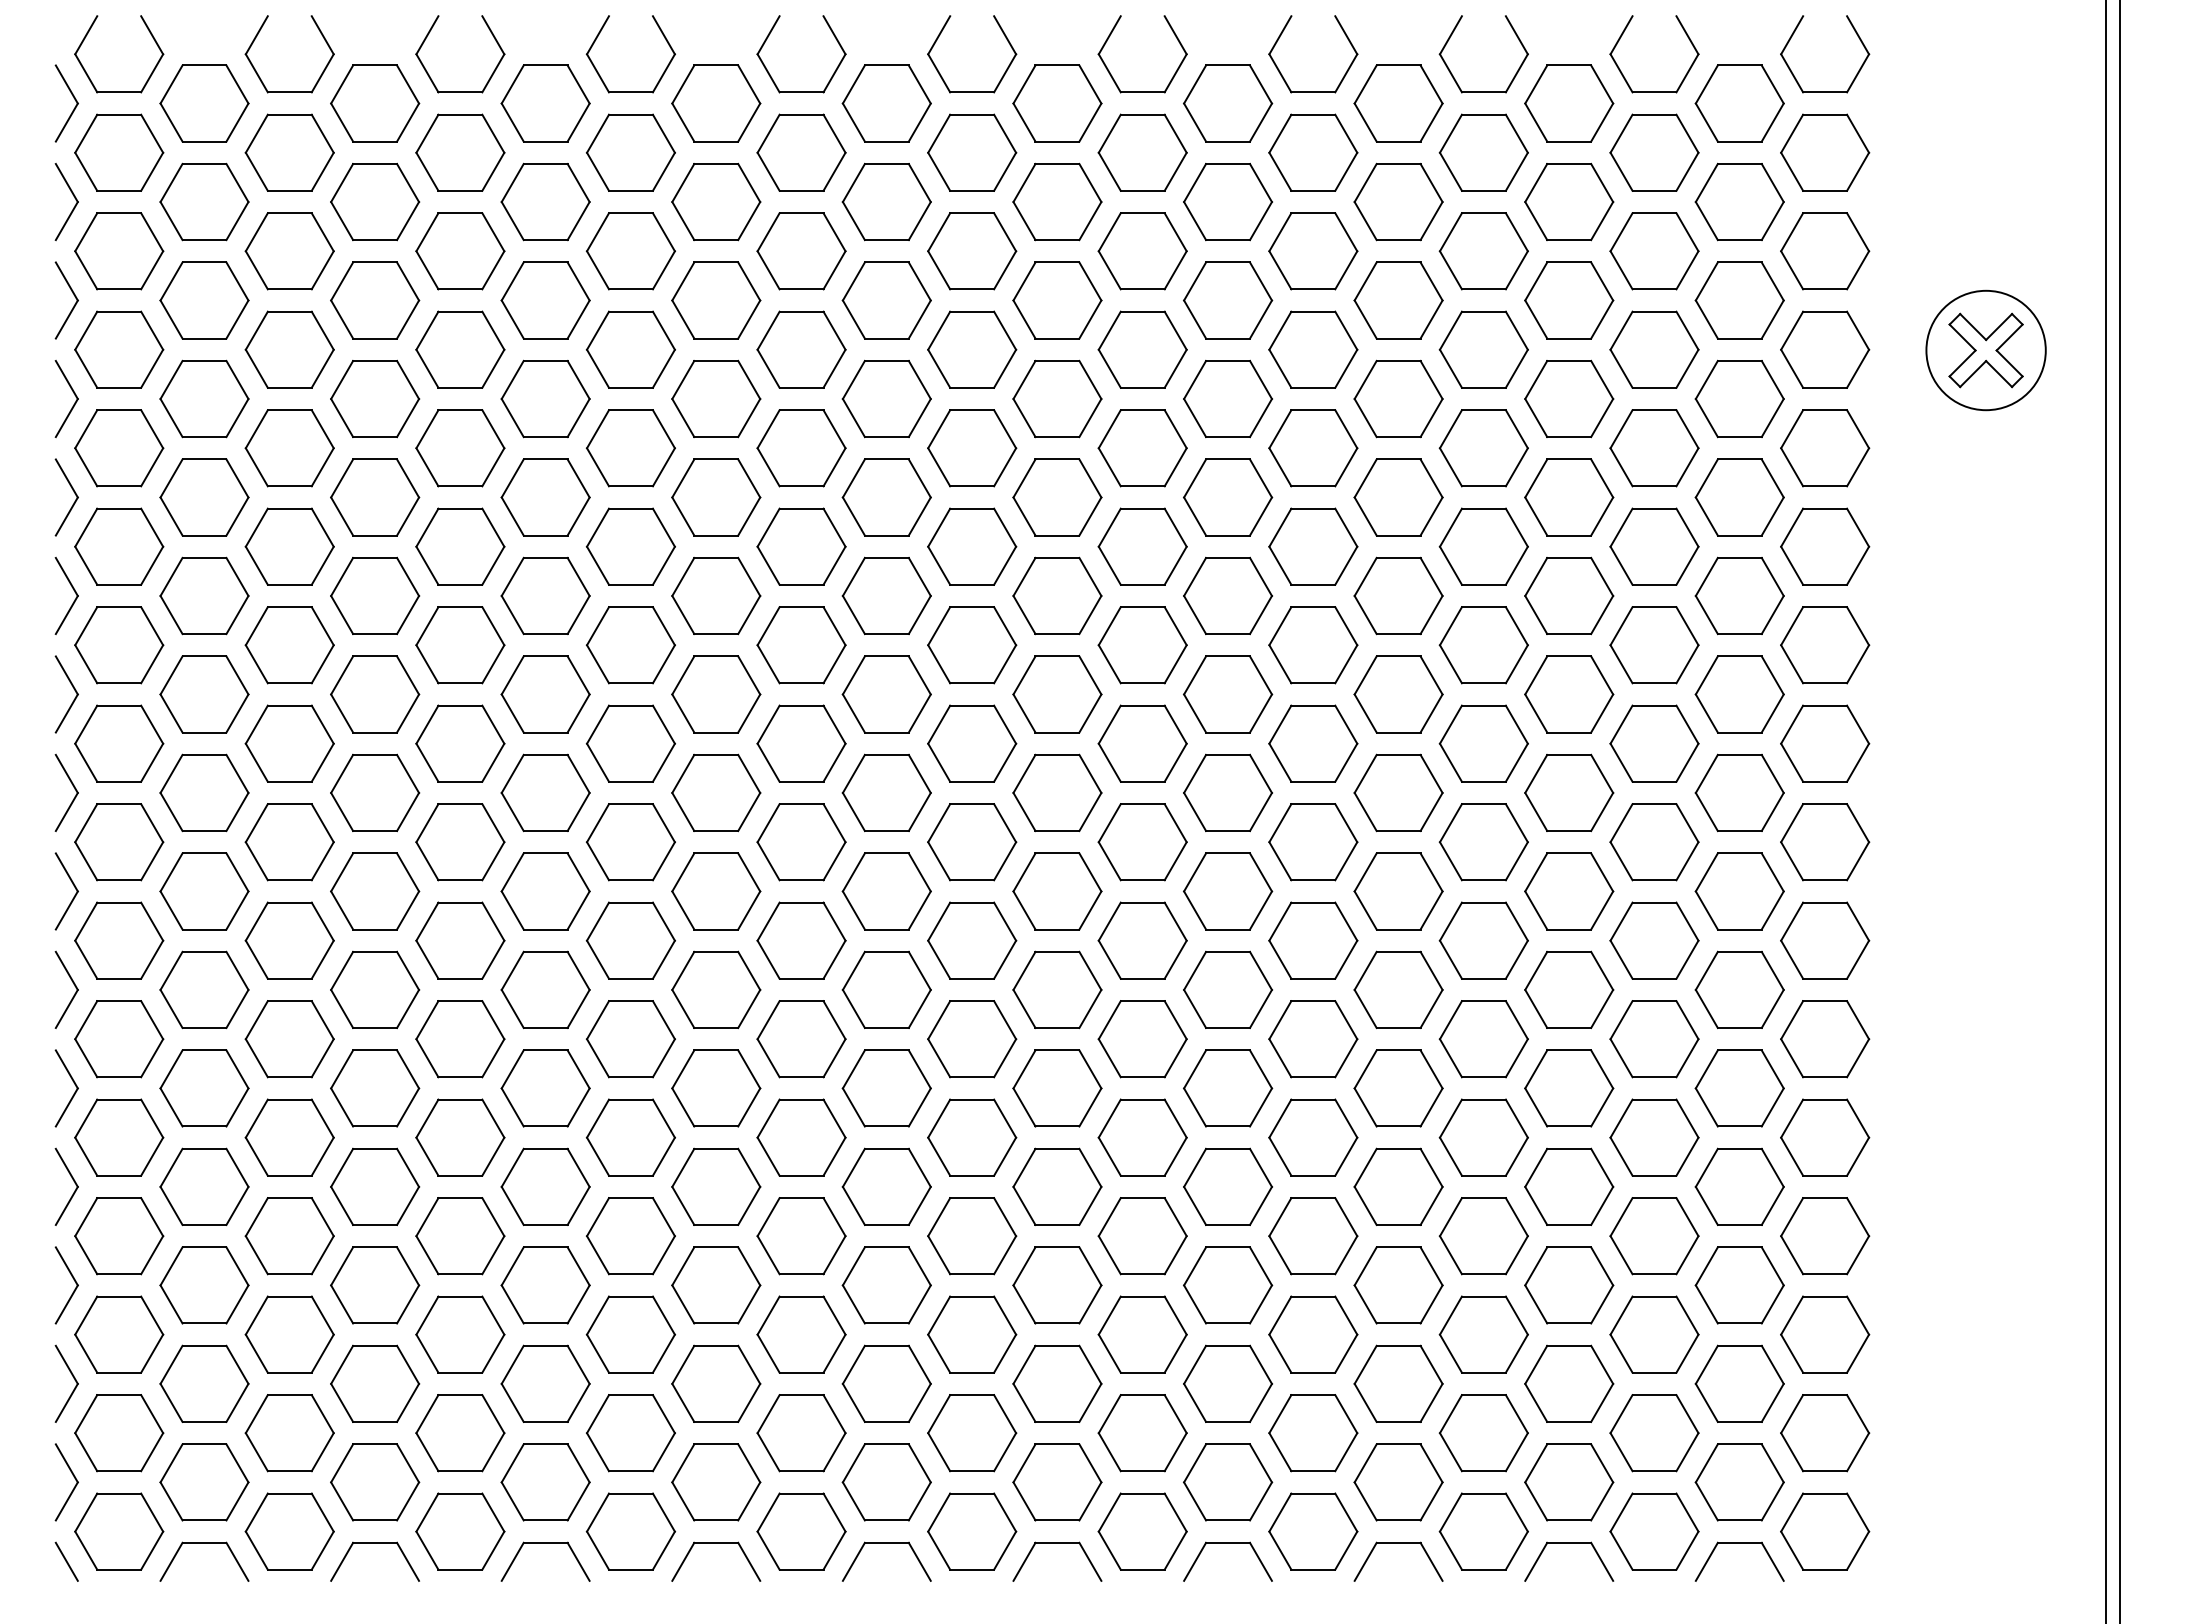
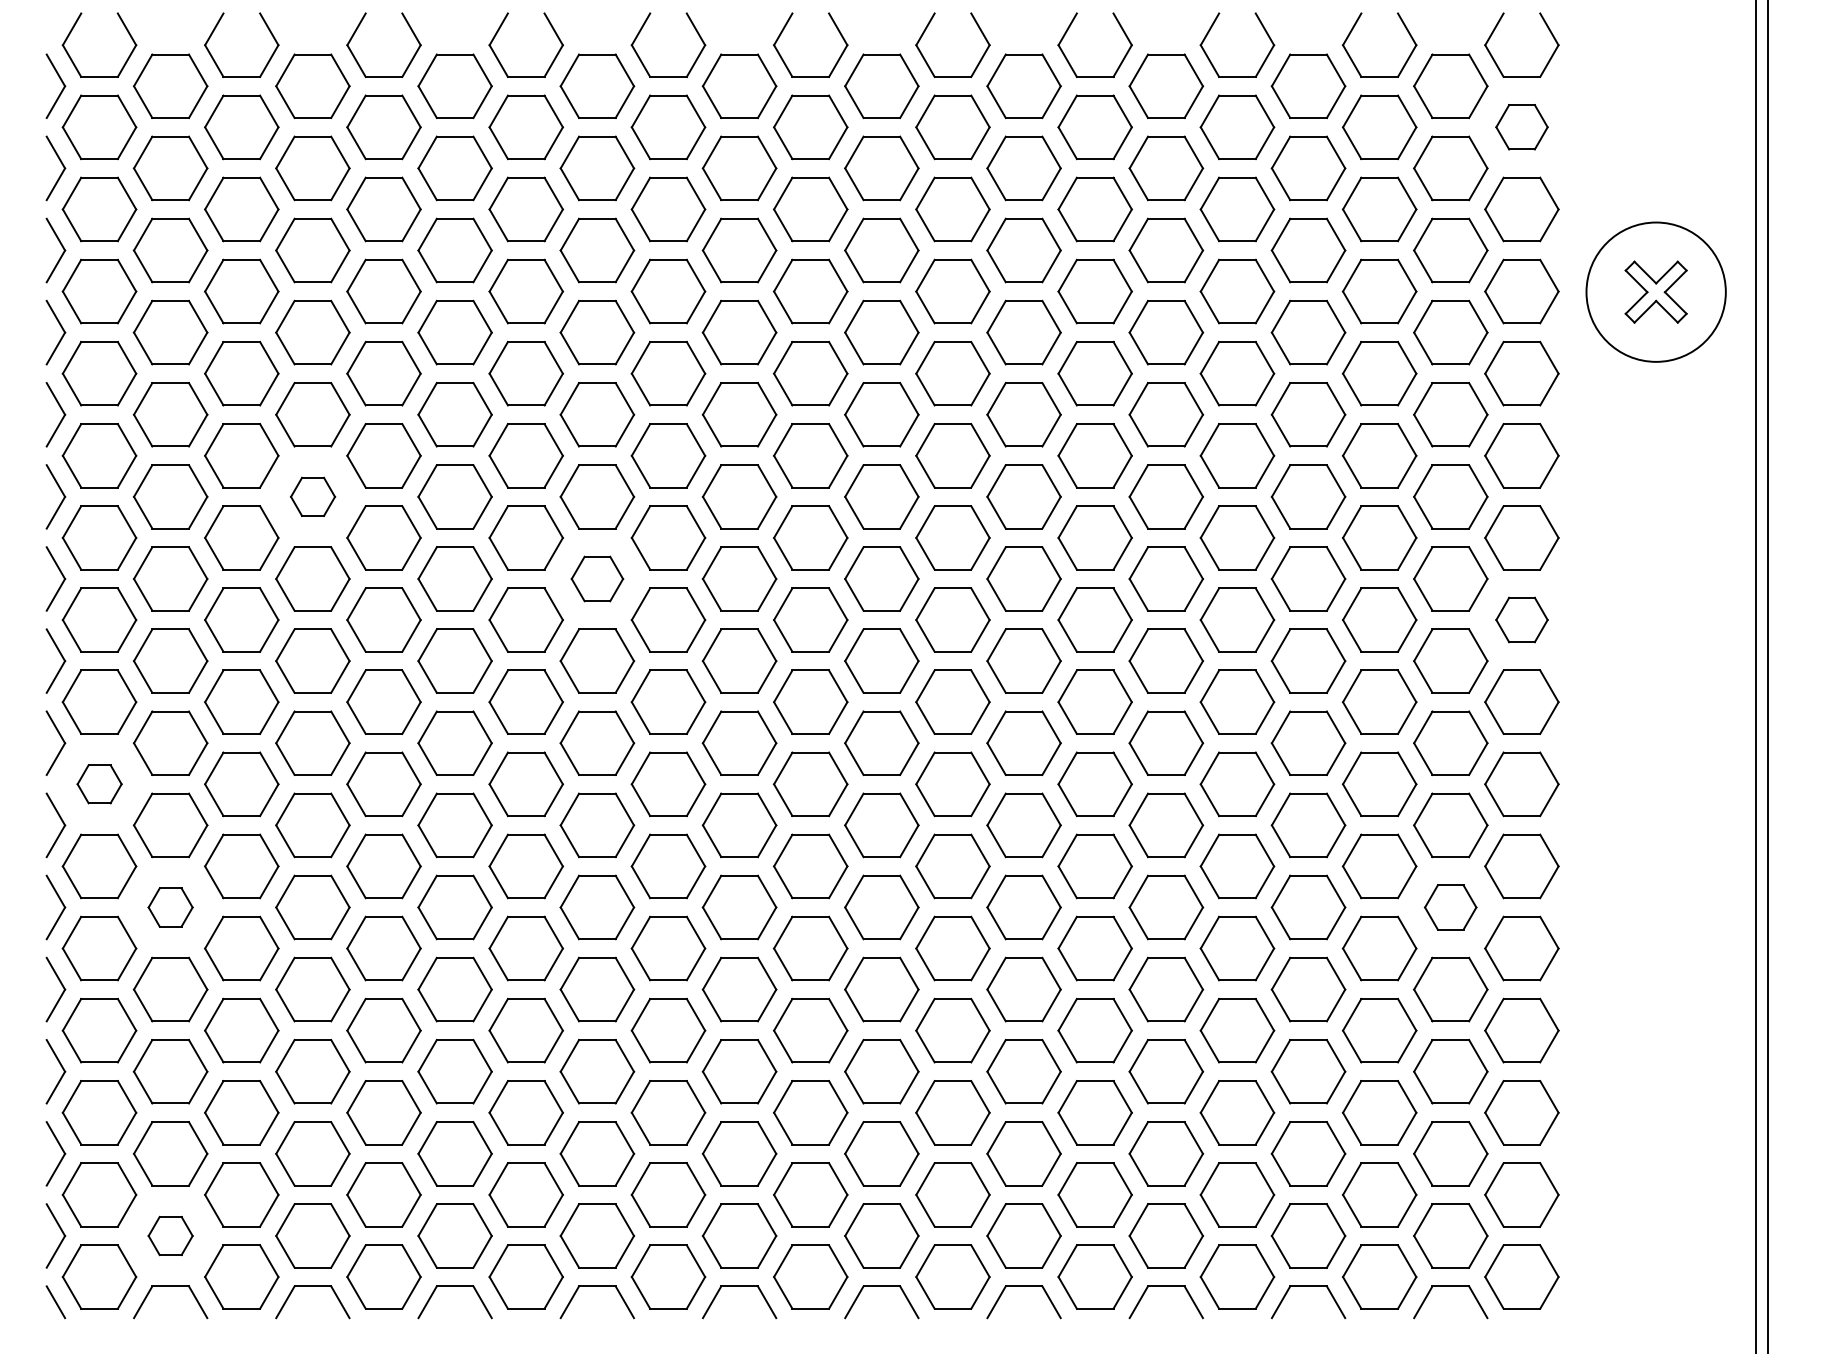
part: (1825, 152) -> (1522, 127), size x0.7
circle: (1985, 350) -> (1655, 292), size x1.4
part: (375, 595) -> (313, 496), size x0.6
part: (716, 694) -> (597, 579), size x0.7
part: (1825, 743) -> (1522, 619), size x0.7
part: (119, 940) -> (99, 784), size x0.6
part: (204, 1088) -> (170, 907), size x0.6
part: (1739, 1088) -> (1450, 907), size x0.7
part: (204, 1482) -> (170, 1236), size x0.6

